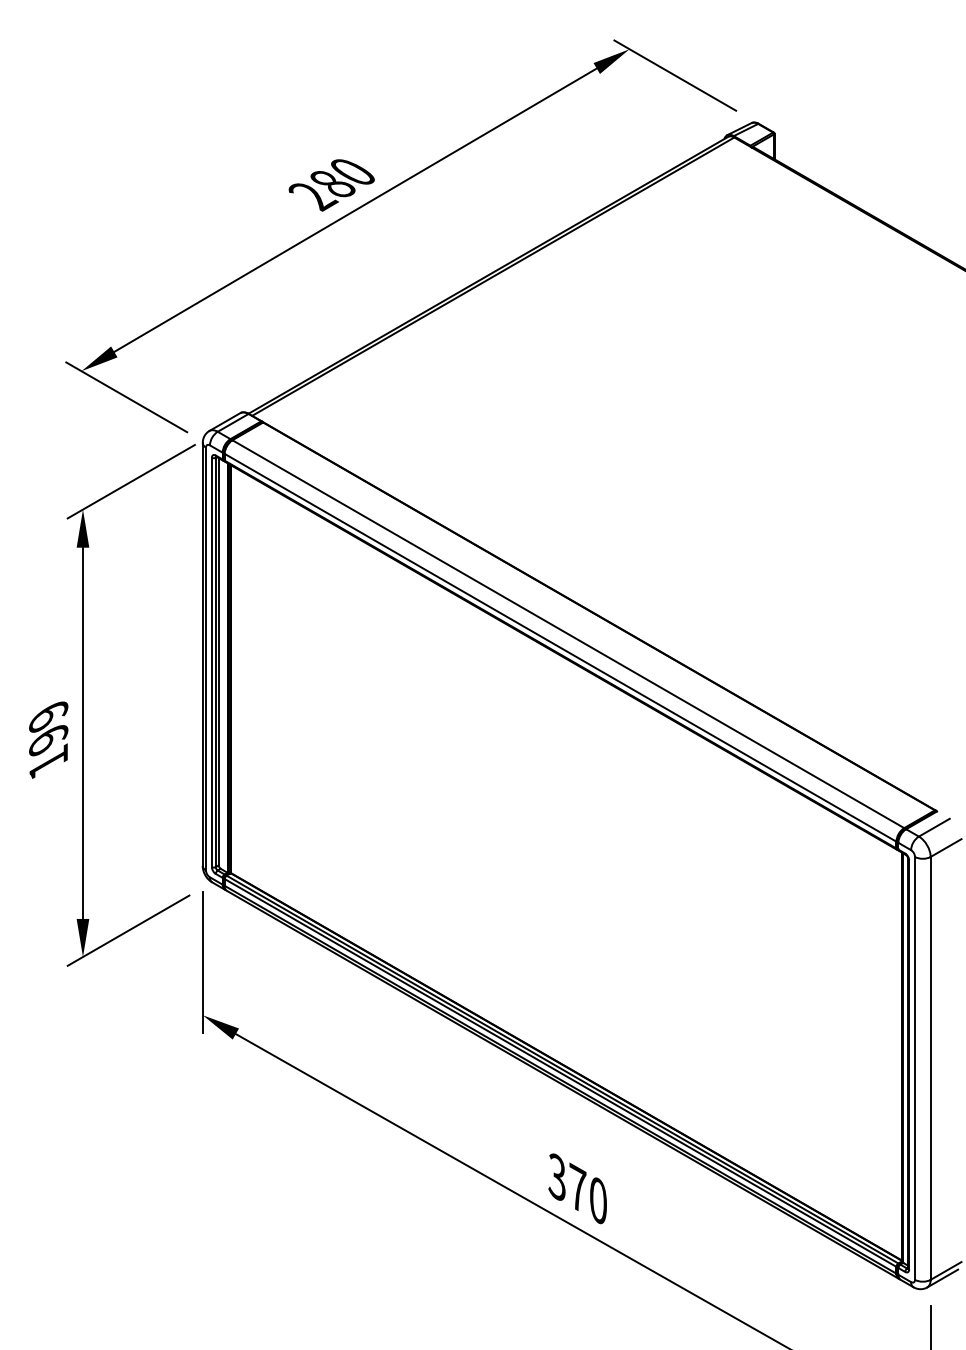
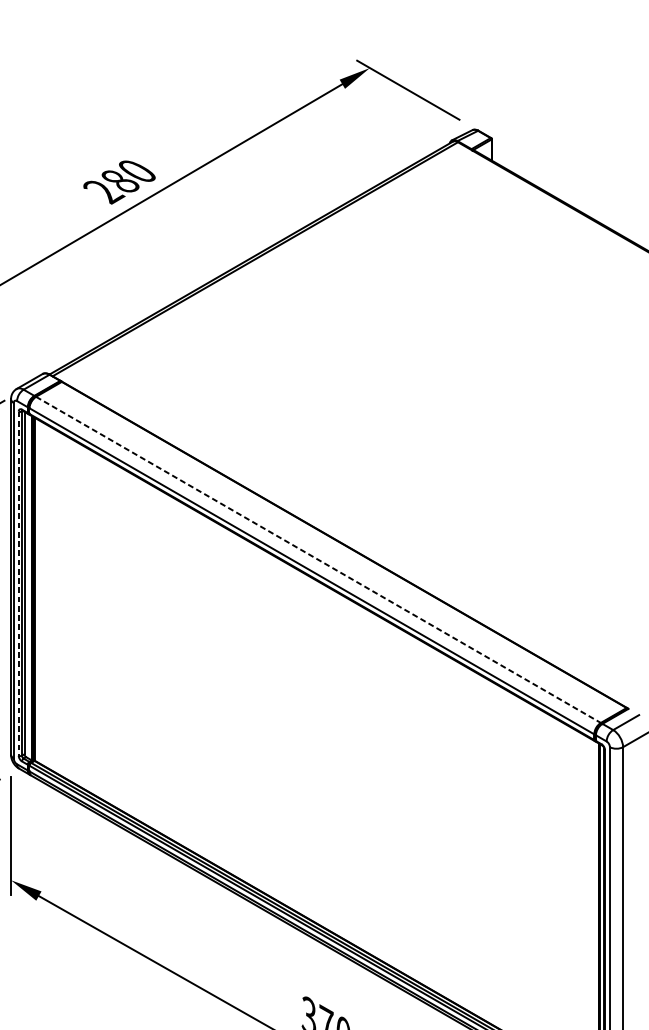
line: (568, 634) -> (318, 560), solid -> dashed
line: (211, 662) -> (18, 583), solid -> dashed

